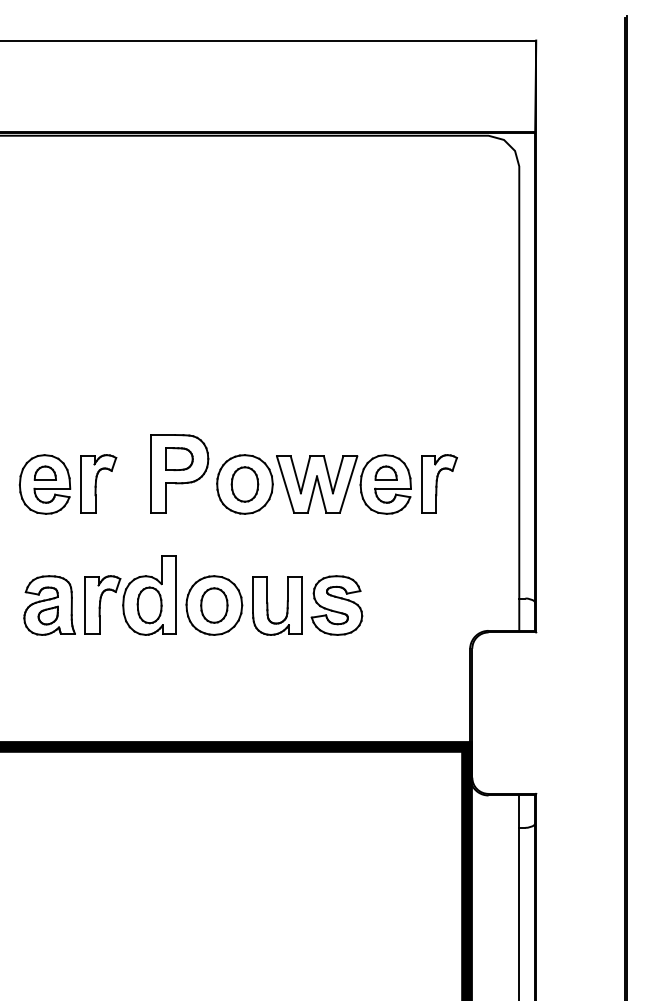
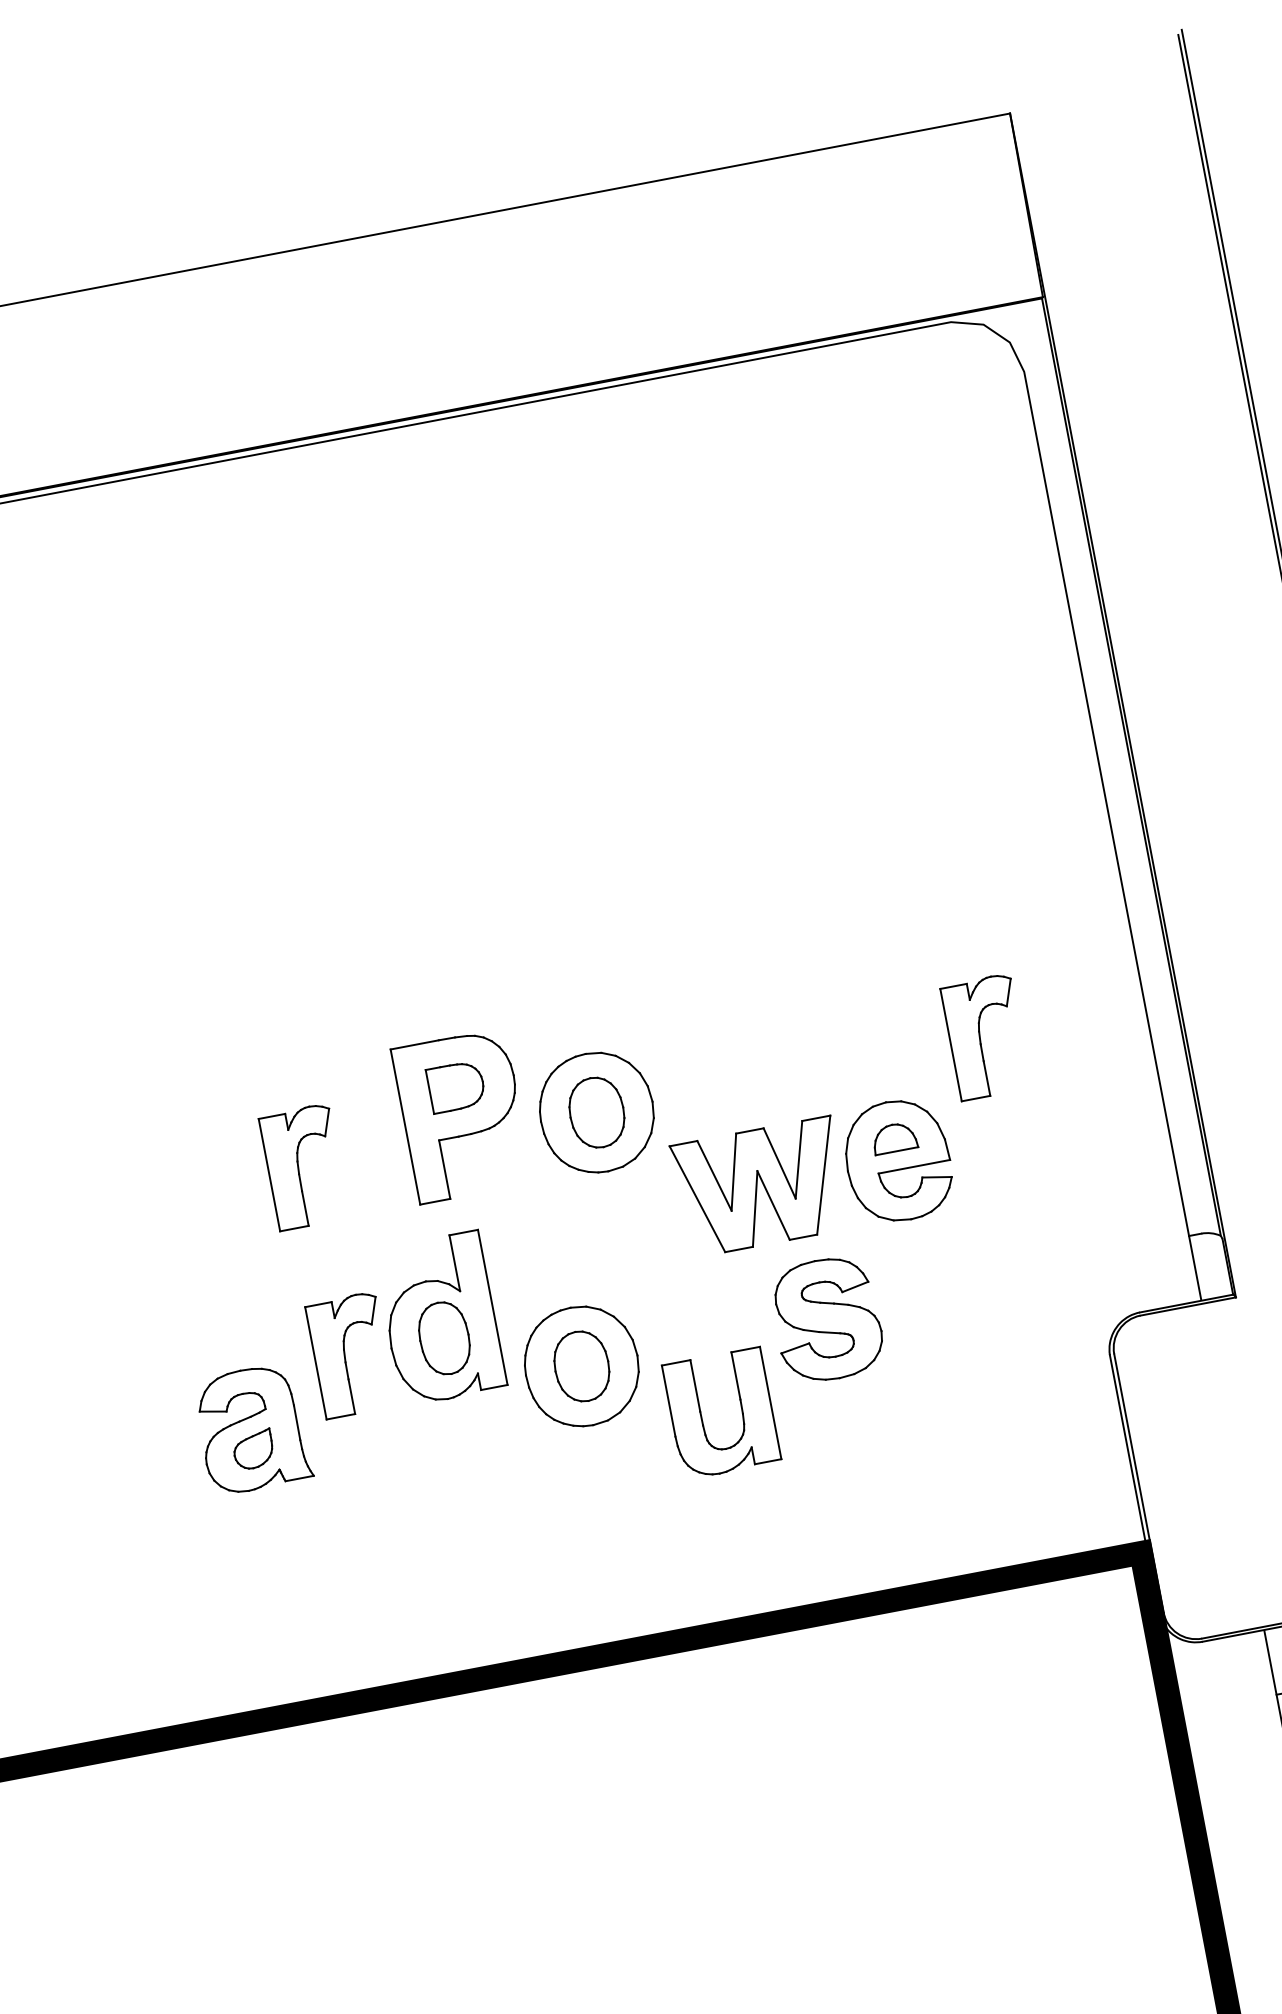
part: (44, 484) -> (195, 1189), removed
part: (343, 484) -> (813, 1177), moved
part: (130, 595) -> (402, 1325), moved
part: (268, 605) -> (703, 1415), moved

